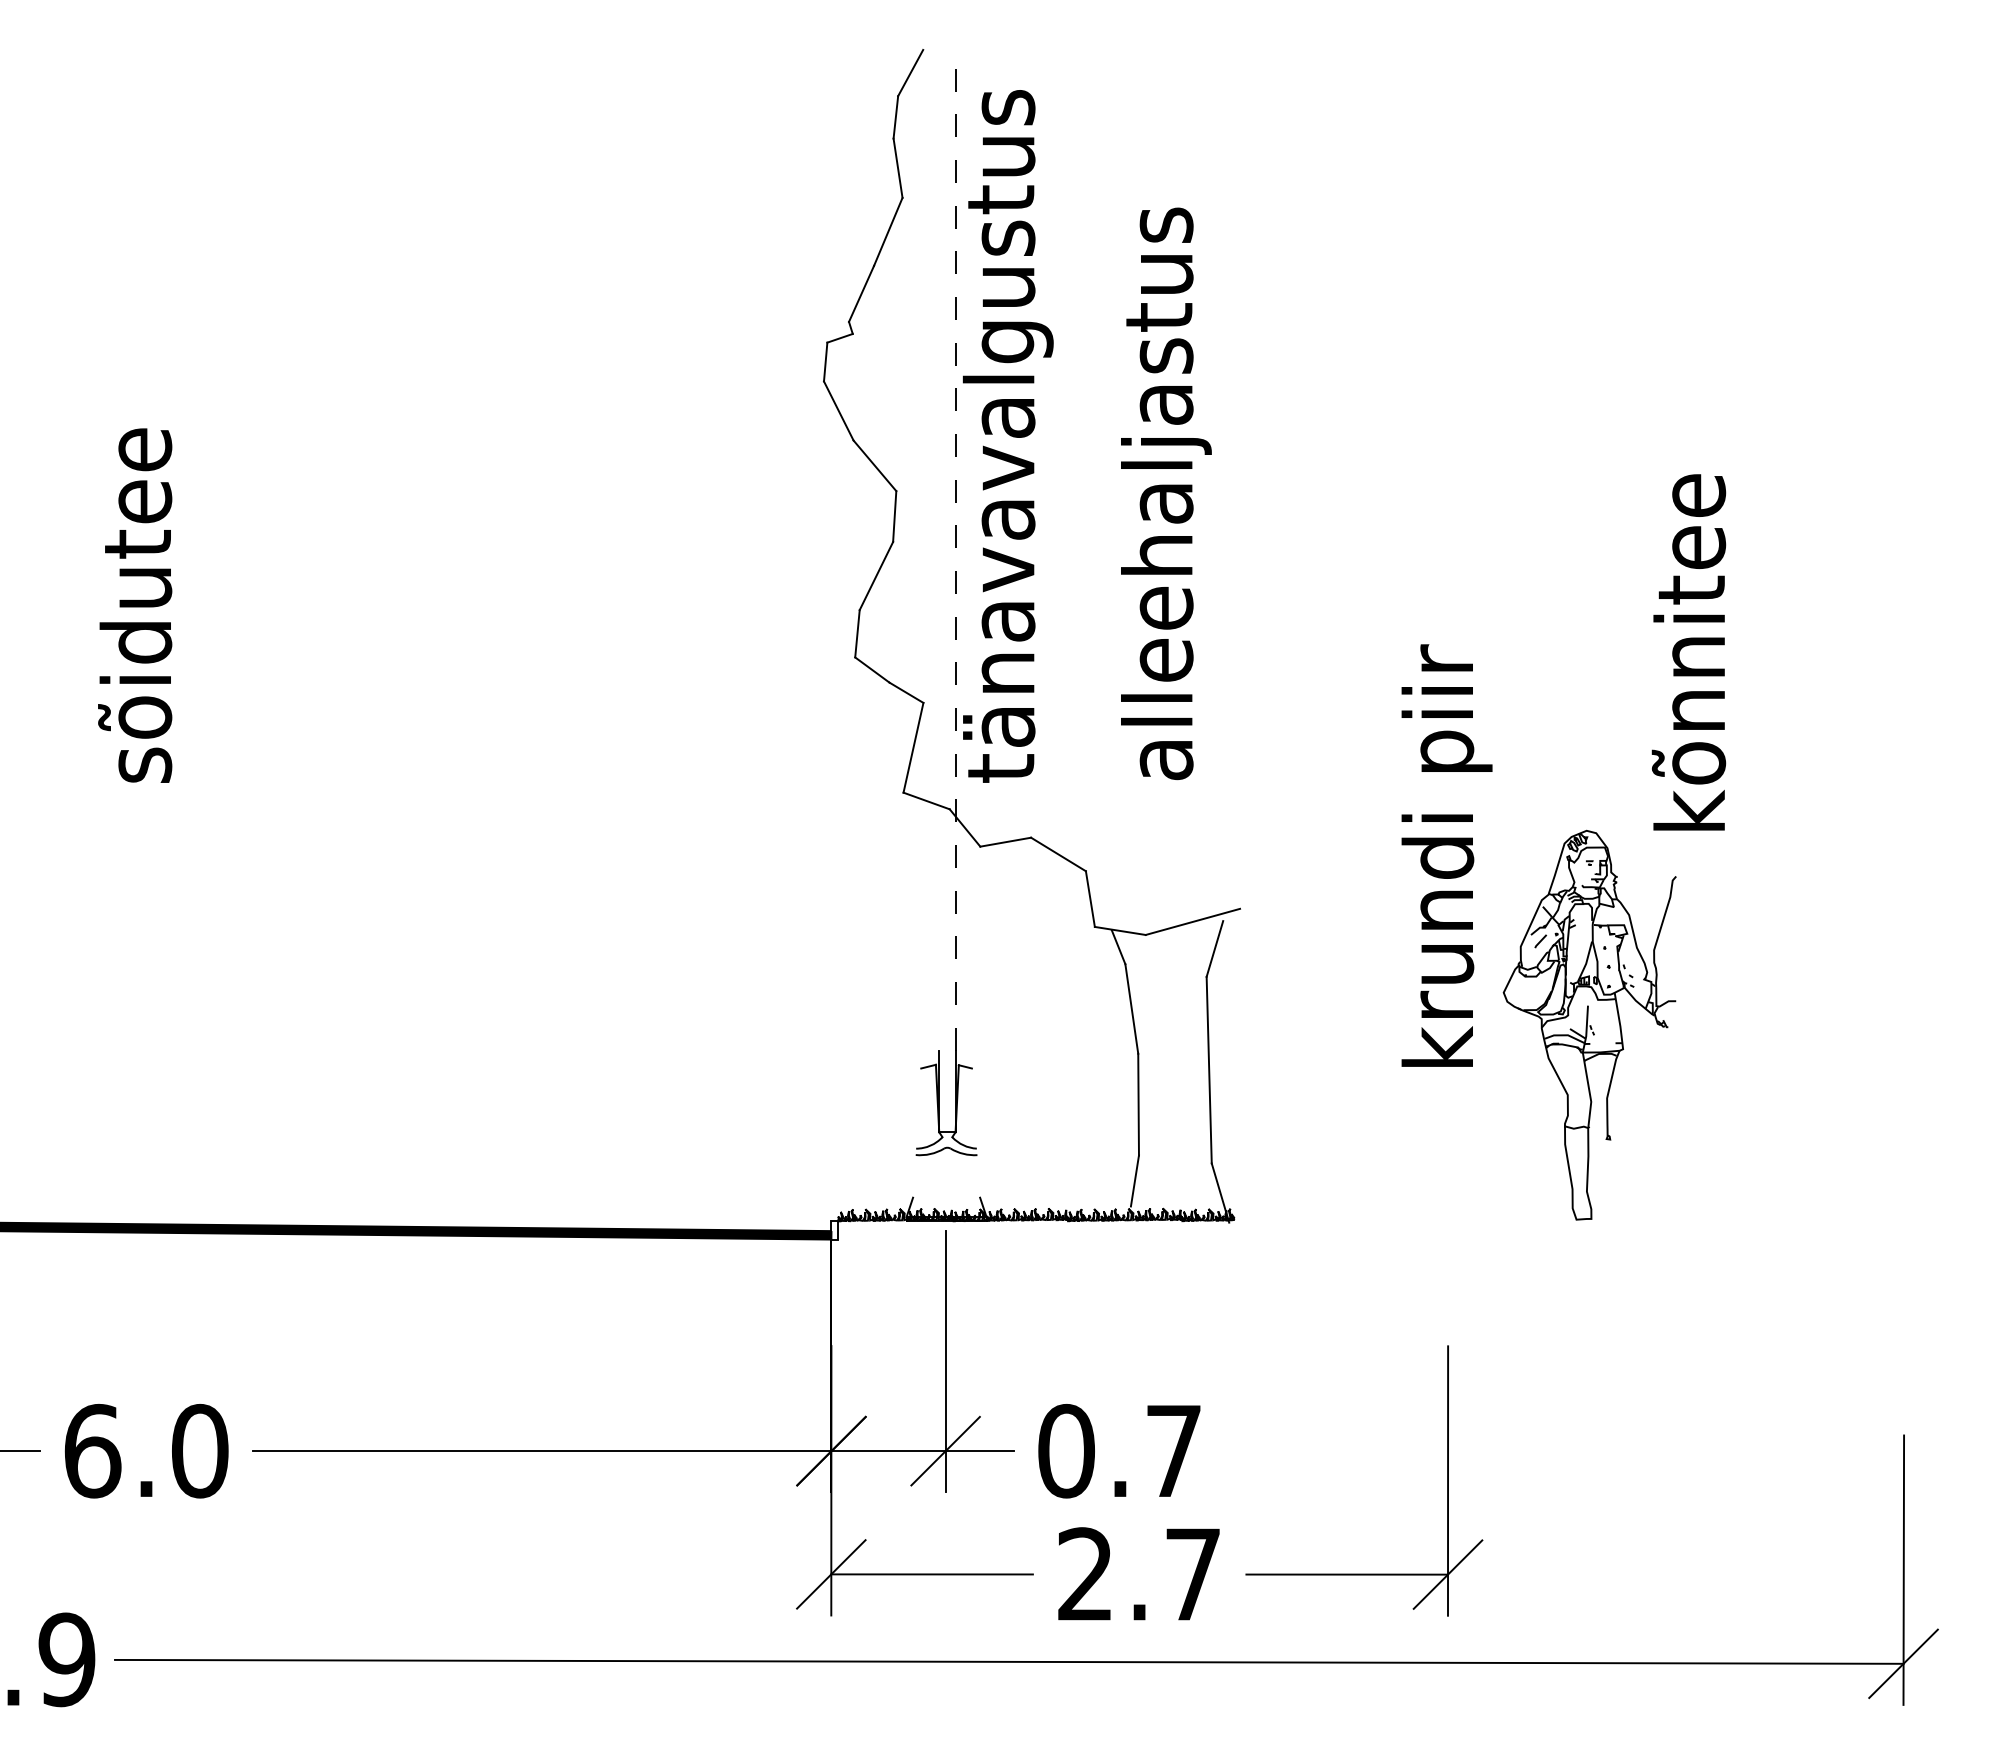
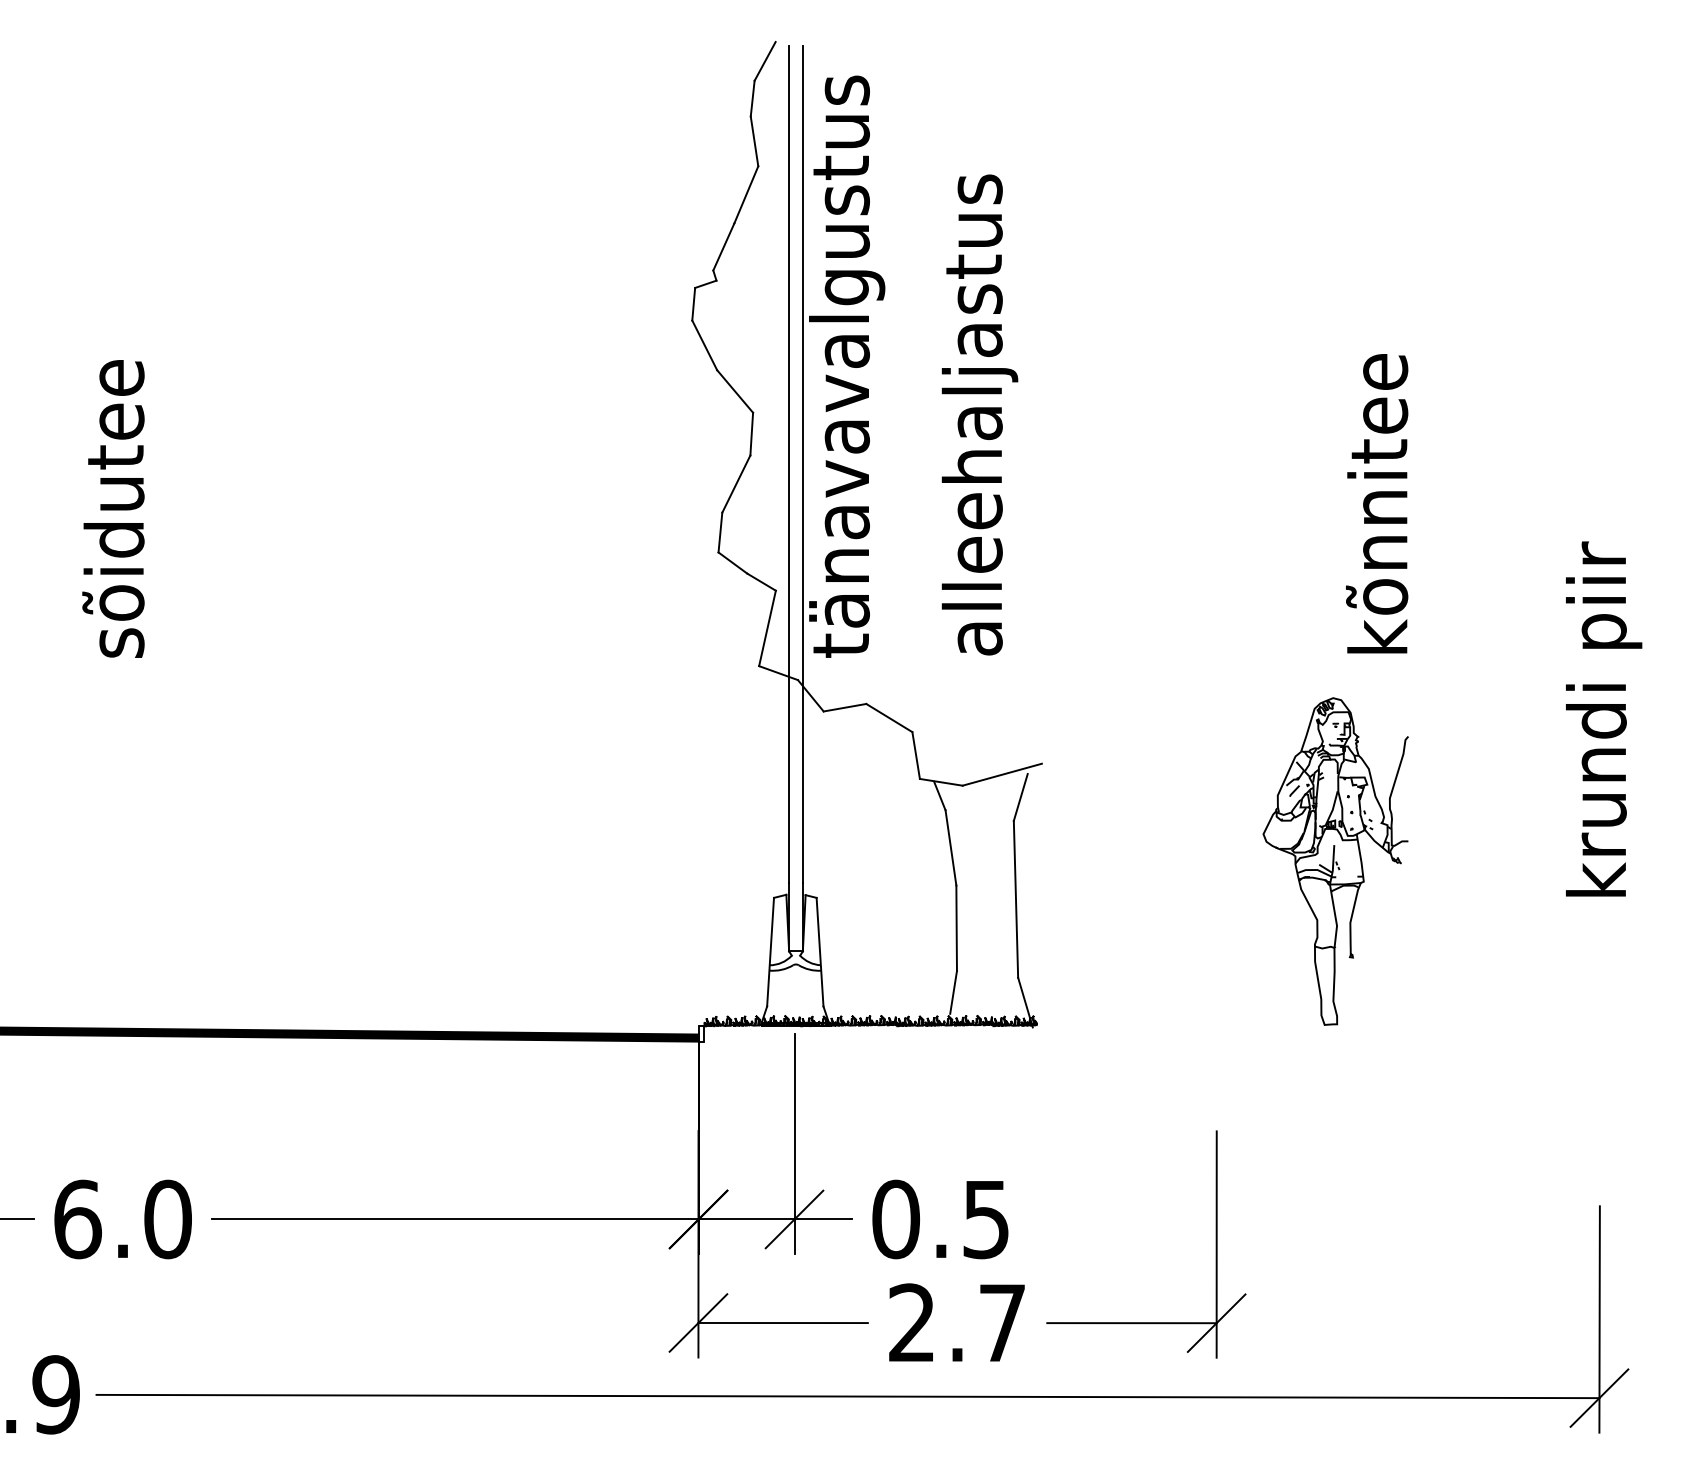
line: (955, 551) -> (802, 463), dashed -> solid
line: (939, 552) -> (789, 464), added
text: (1688, 652) -> (1376, 503), moved
text: (1446, 855) -> (1603, 718), moved
line: (917, 1132) -> (770, 951), added
line: (975, 1132) -> (819, 951), added
text: (1173, 1451) -> (985, 1219), 0.7 -> 0.5

